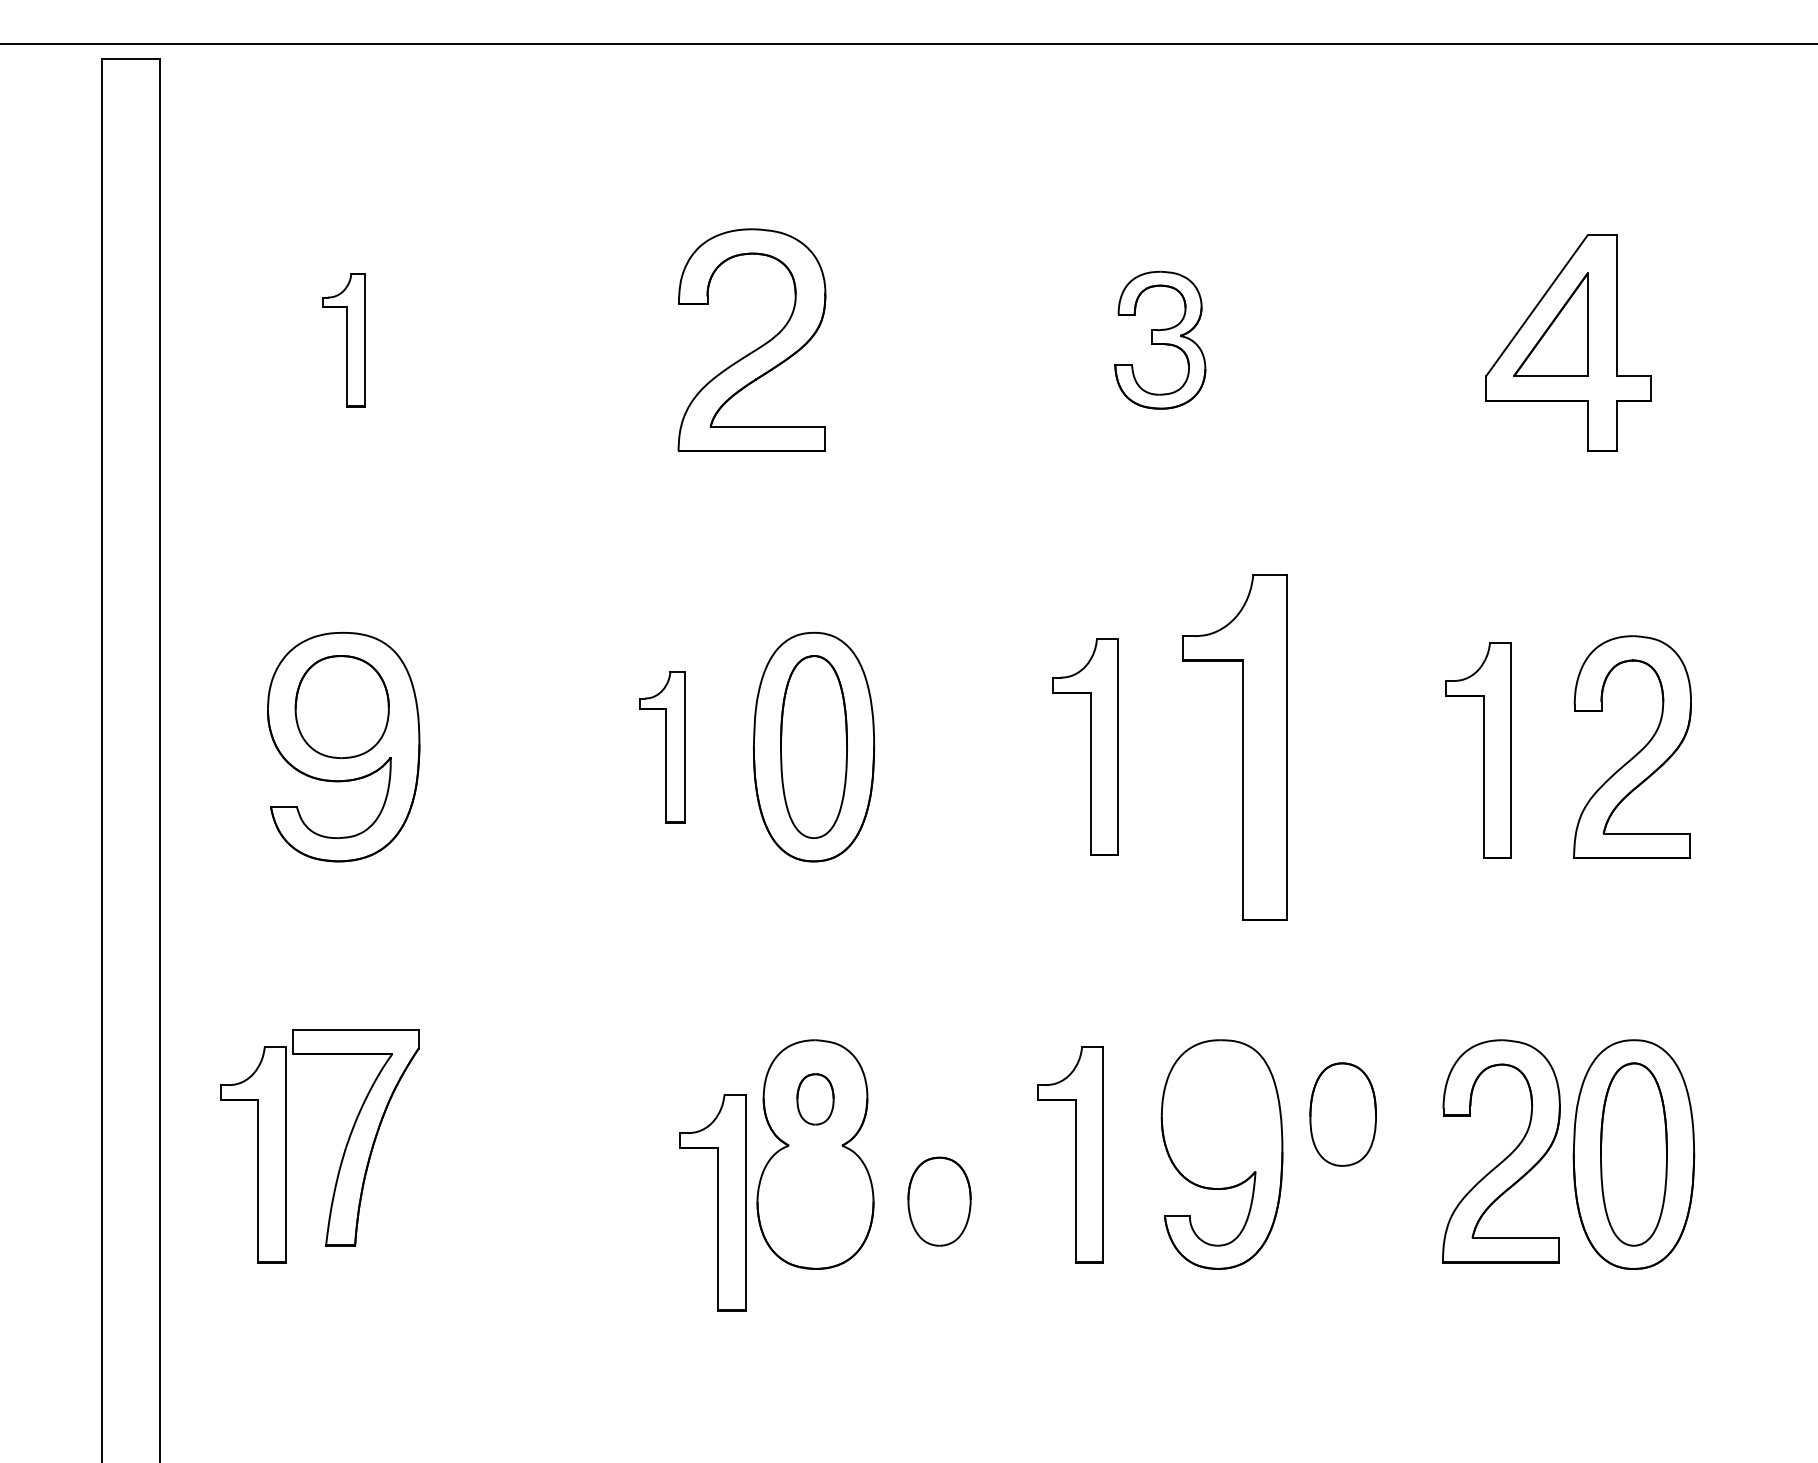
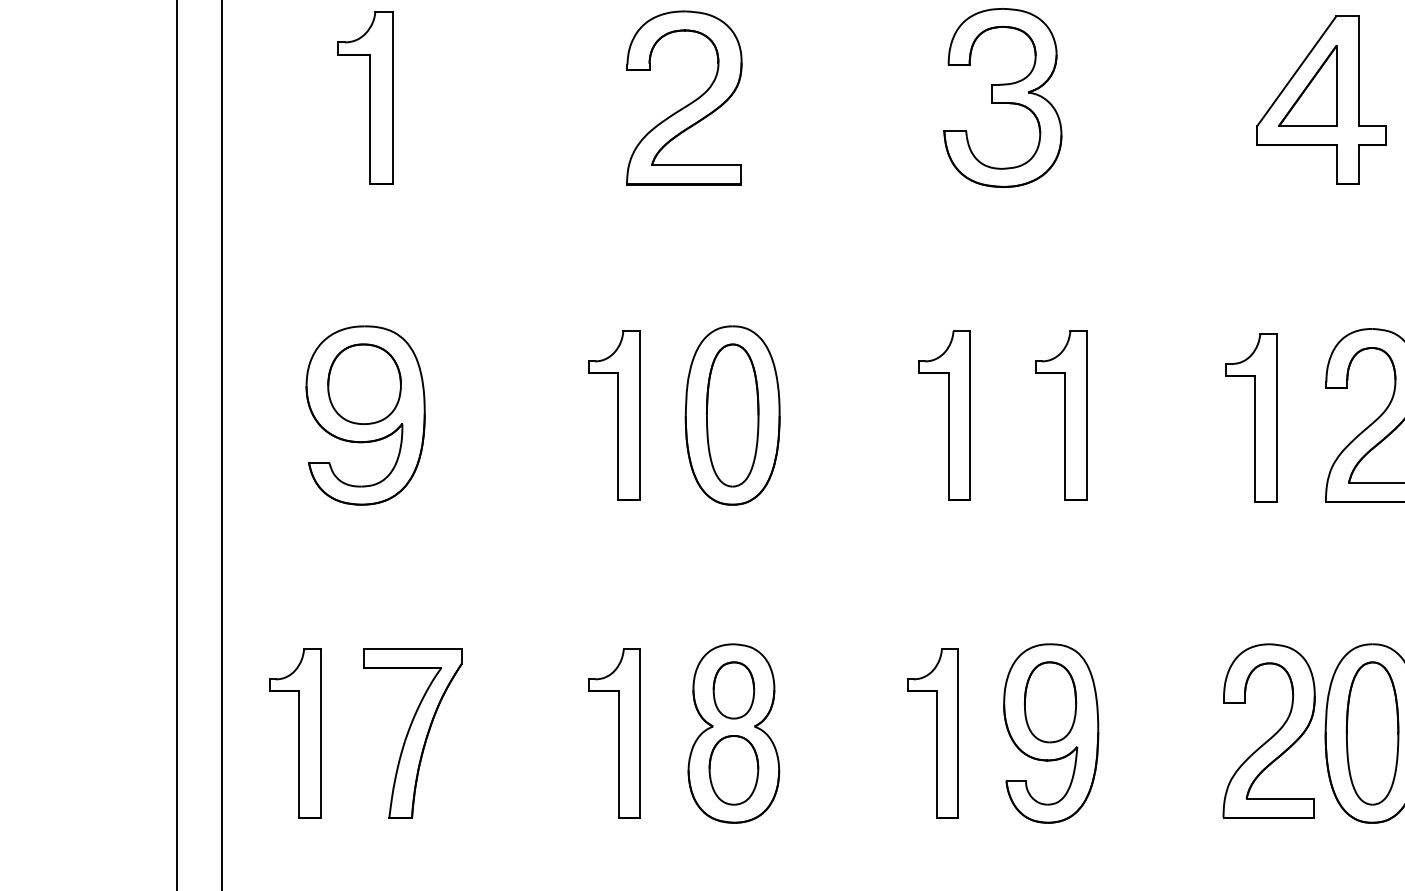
part: (343, 340) -> (365, 98), size x1.67
part: (1160, 340) -> (1003, 98), size x1.67
part: (662, 746) -> (614, 415), size x1.43
part: (1235, 746) -> (1061, 415), size x0.62
part: (815, 1099) -> (733, 690), size x1.43
part: (1342, 1114) -> (1049, 702), moved
part: (355, 1137) -> (412, 733), moved
part: (939, 1201) -> (733, 770), moved
part: (712, 1202) -> (614, 733), moved

